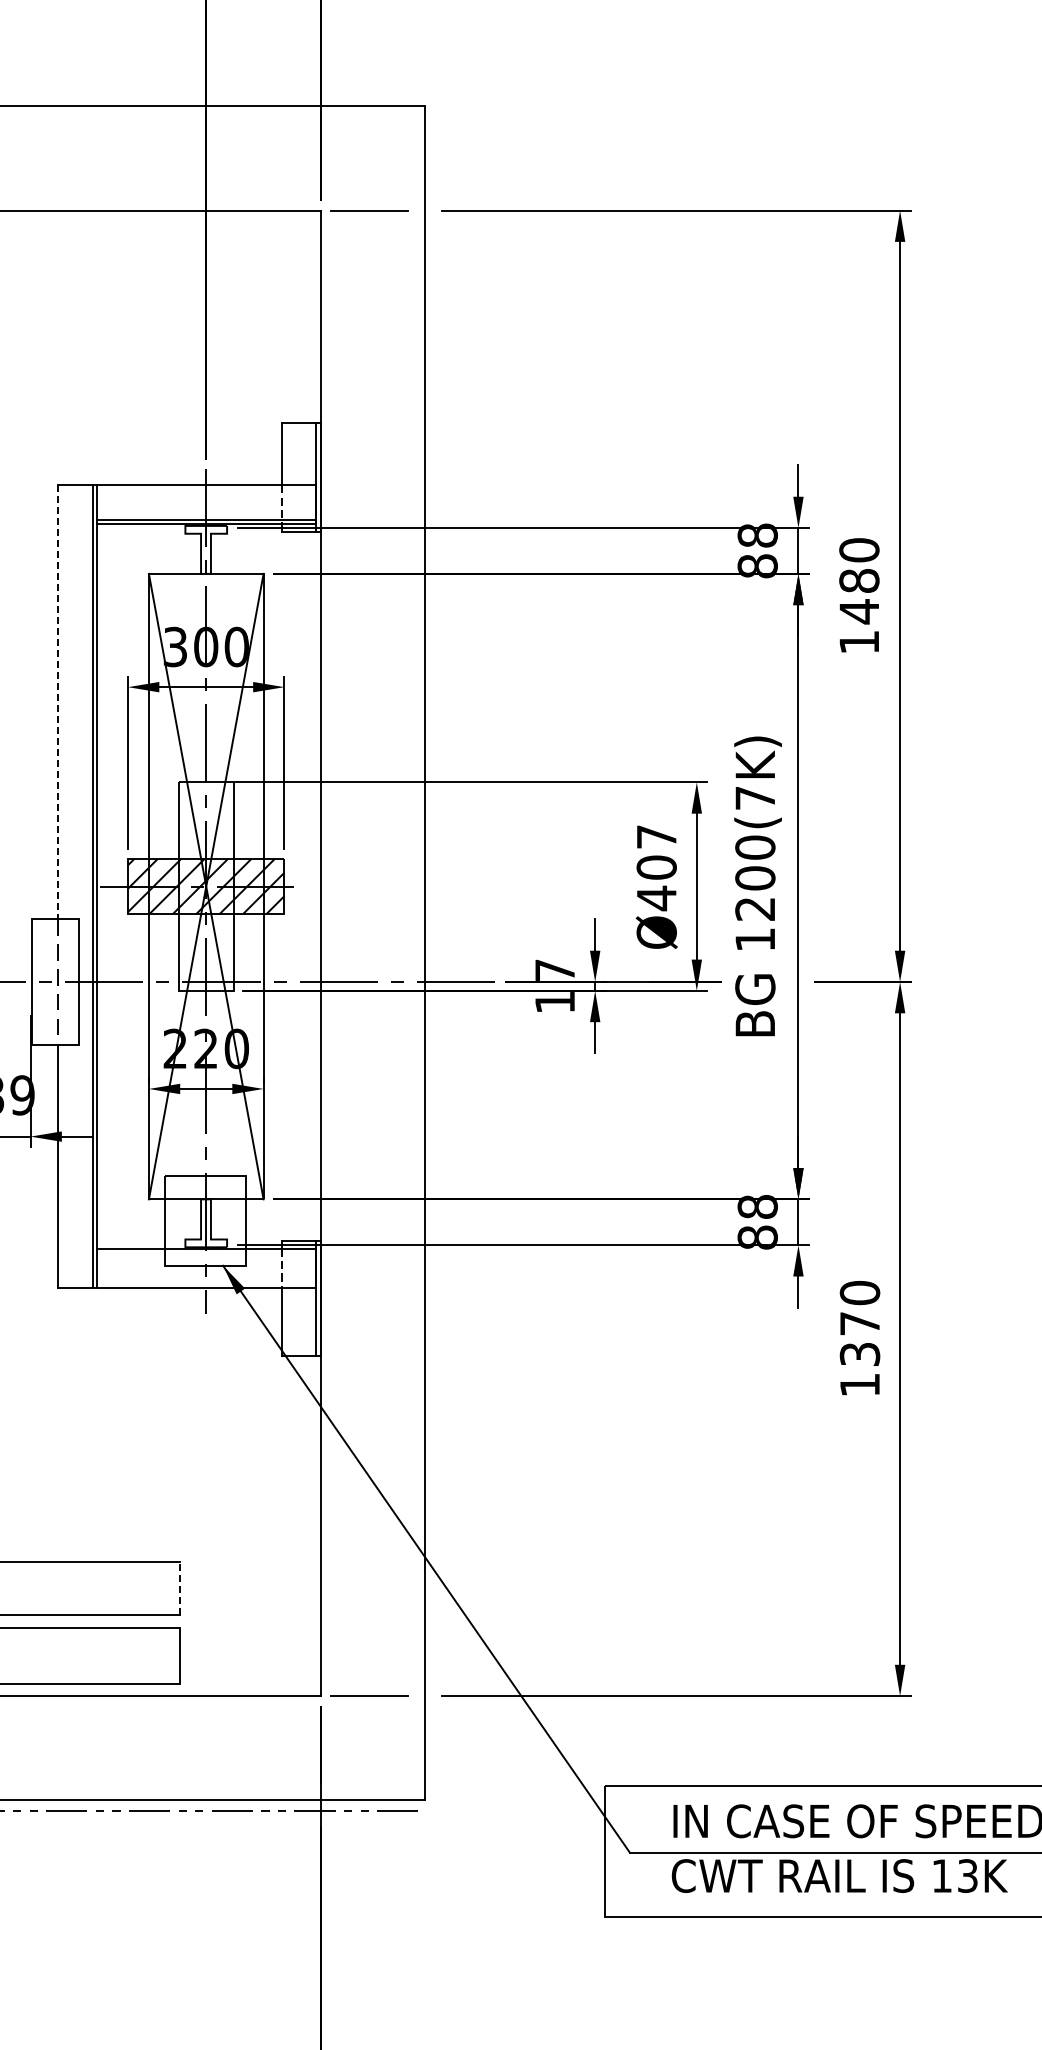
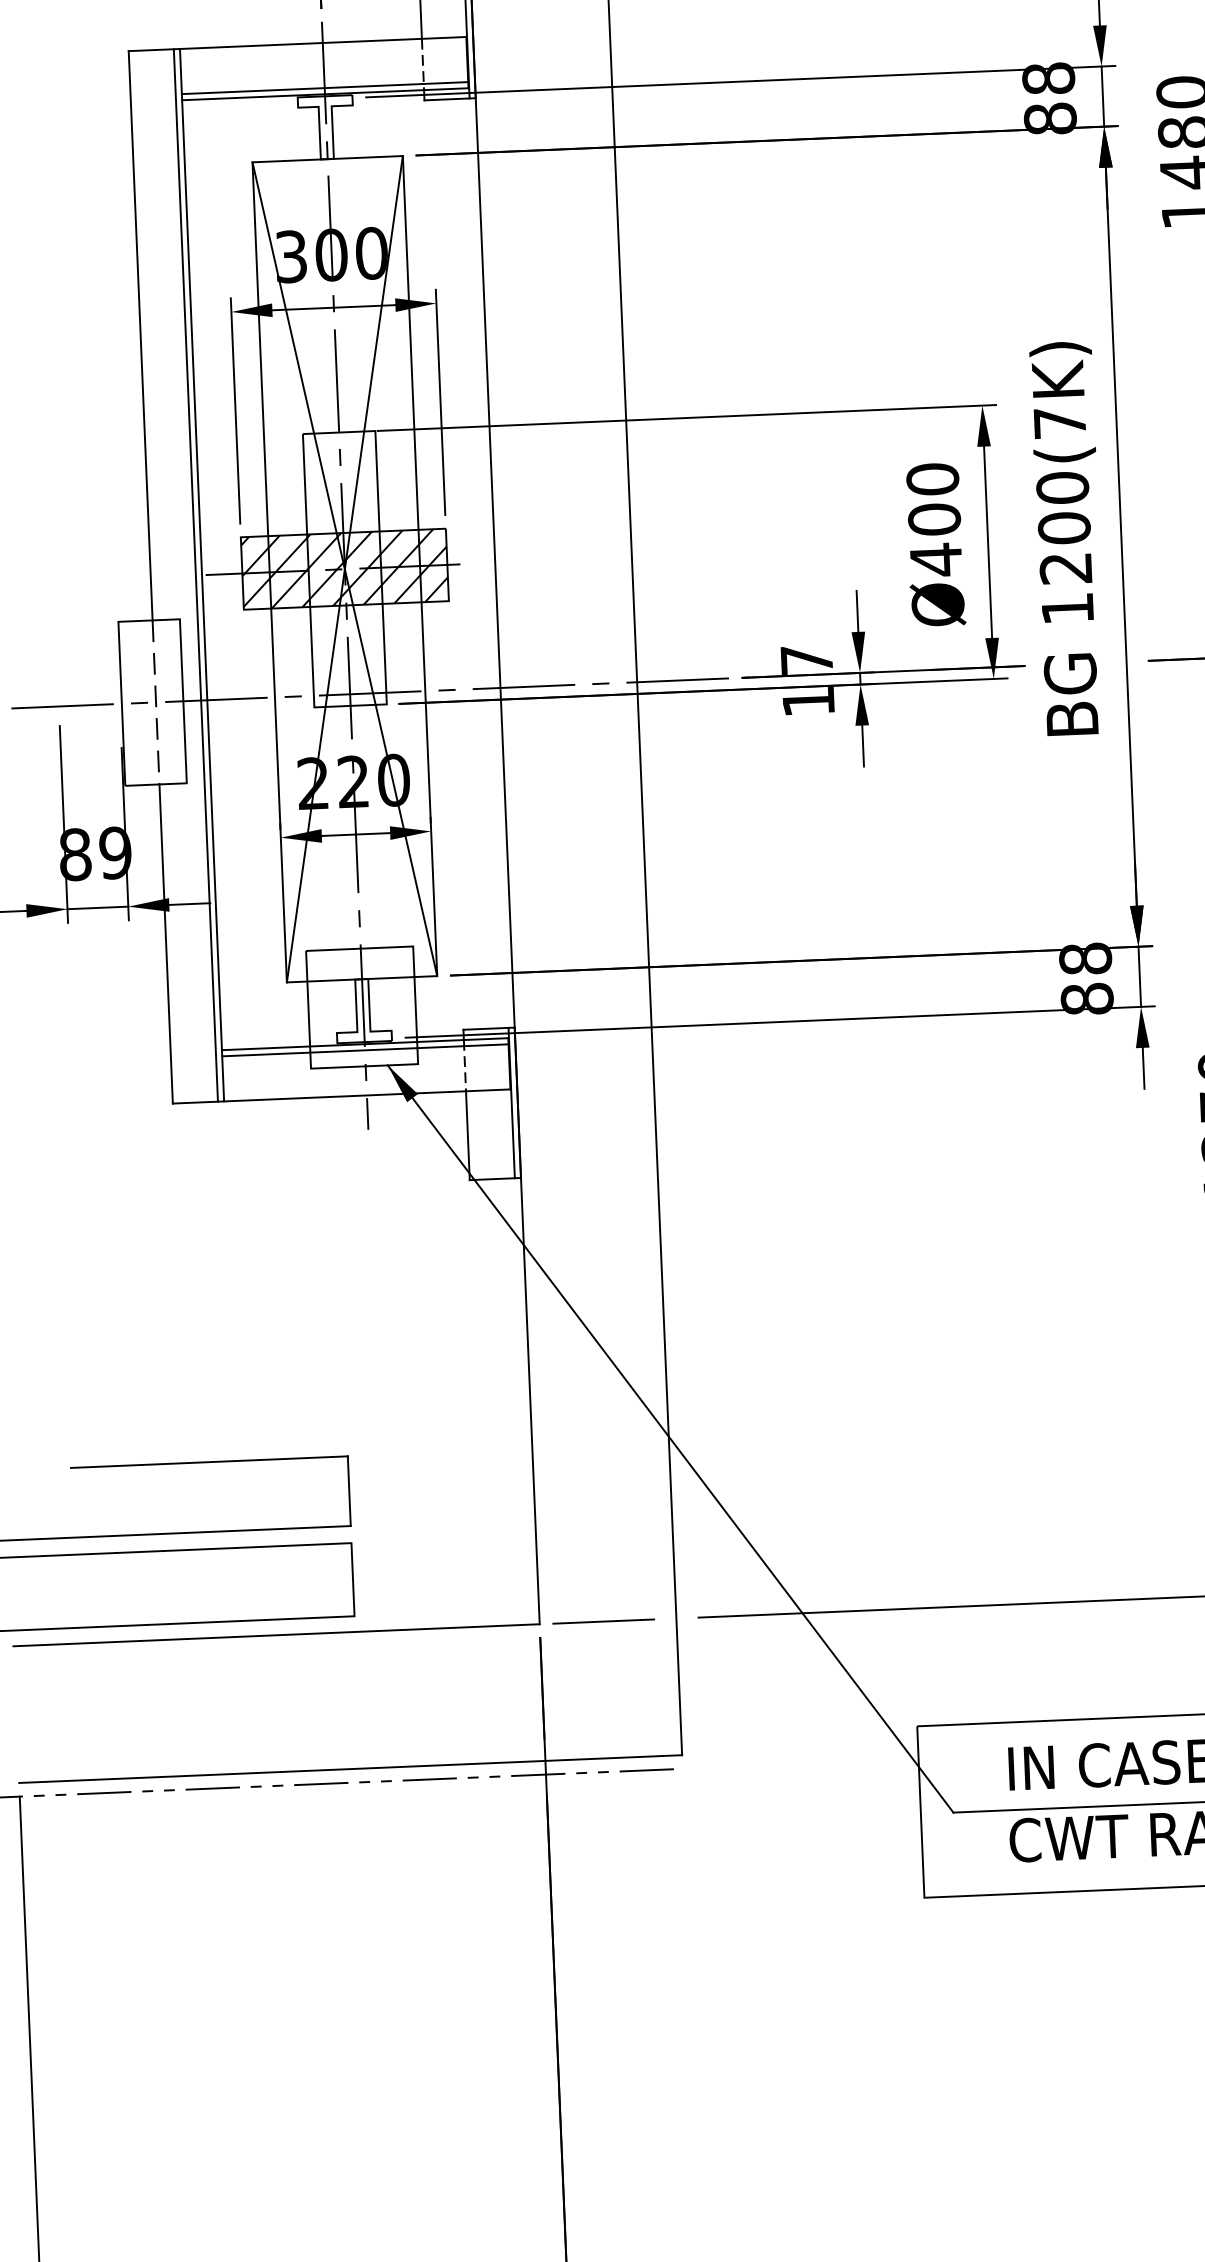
line: (58, 702) -> (141, 335), dashed -> solid
text: (656, 836) -> (932, 478), Ø407 -> Ø400
line: (206, 1253) -> (365, 1050), added
line: (180, 1588) -> (349, 1490), dashed -> solid

